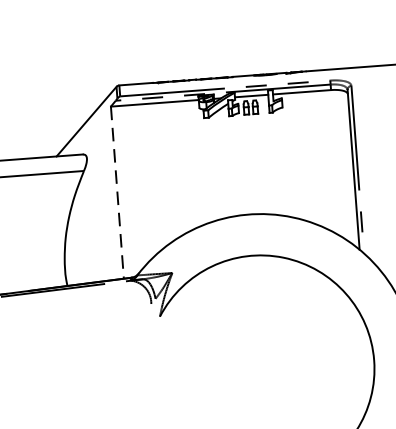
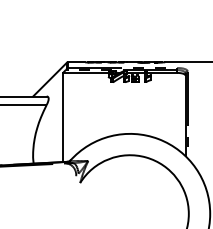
line: (118, 192) -> (63, 117), dashed -> solid

